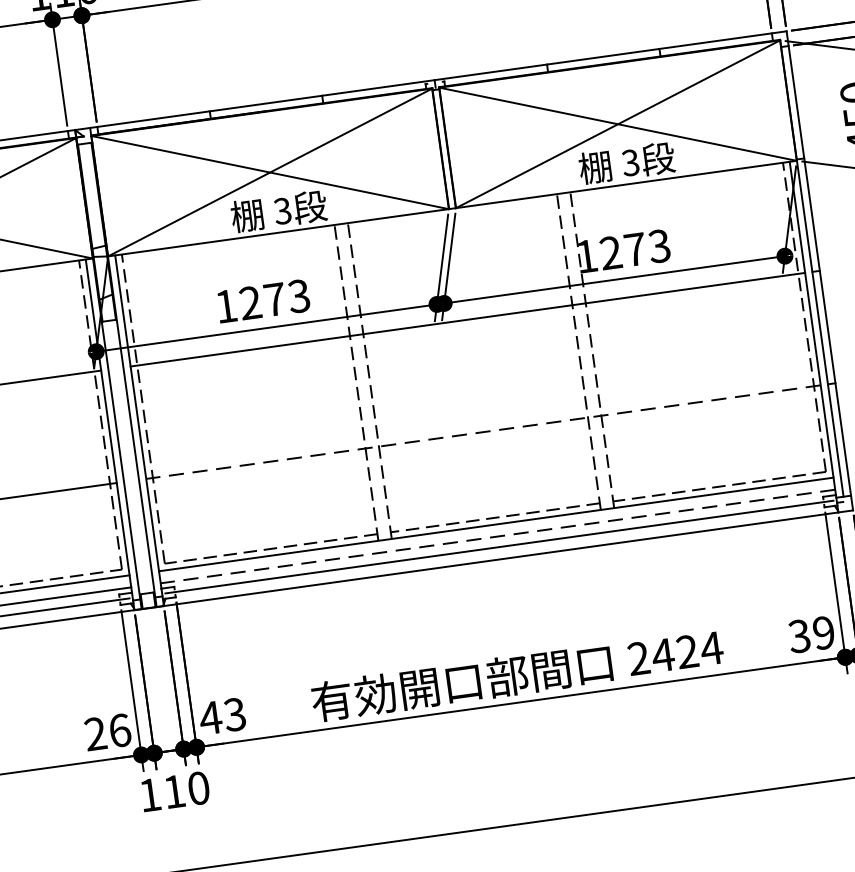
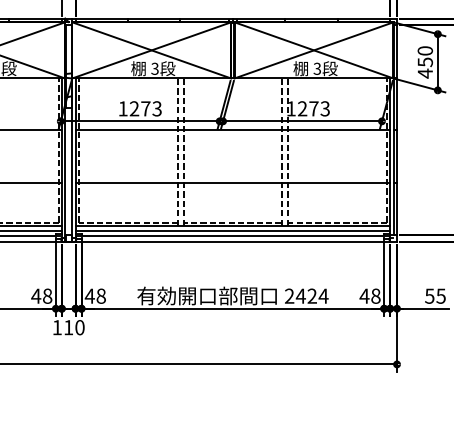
line: (482, 431) -> (232, 182), dashed -> solid
line: (497, 536) -> (232, 231), dashed -> solid
text: (809, 633) -> (369, 295), 39 -> 48
text: (233, 713) -> (100, 295), 43 -> 48
text: (106, 730) -> (41, 295), 26 -> 48

